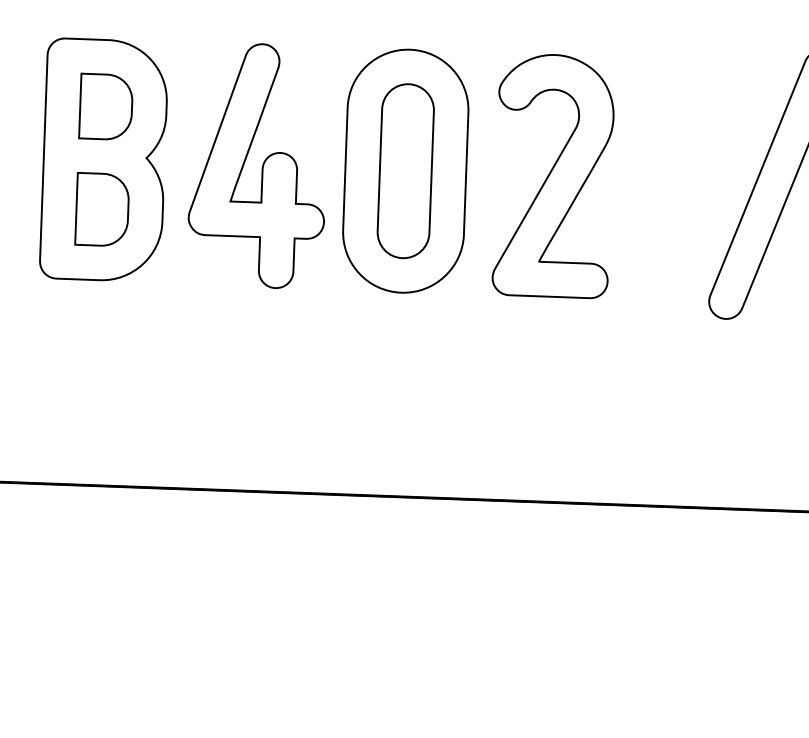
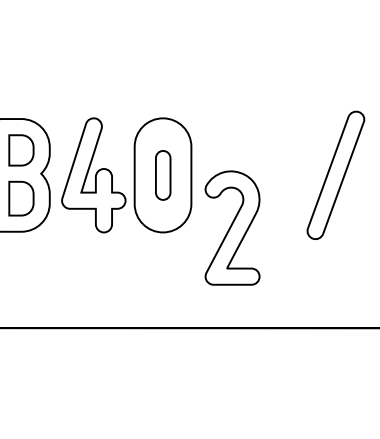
part: (406, 171) -> (163, 175), size x0.6
part: (553, 174) -> (232, 227), moved

